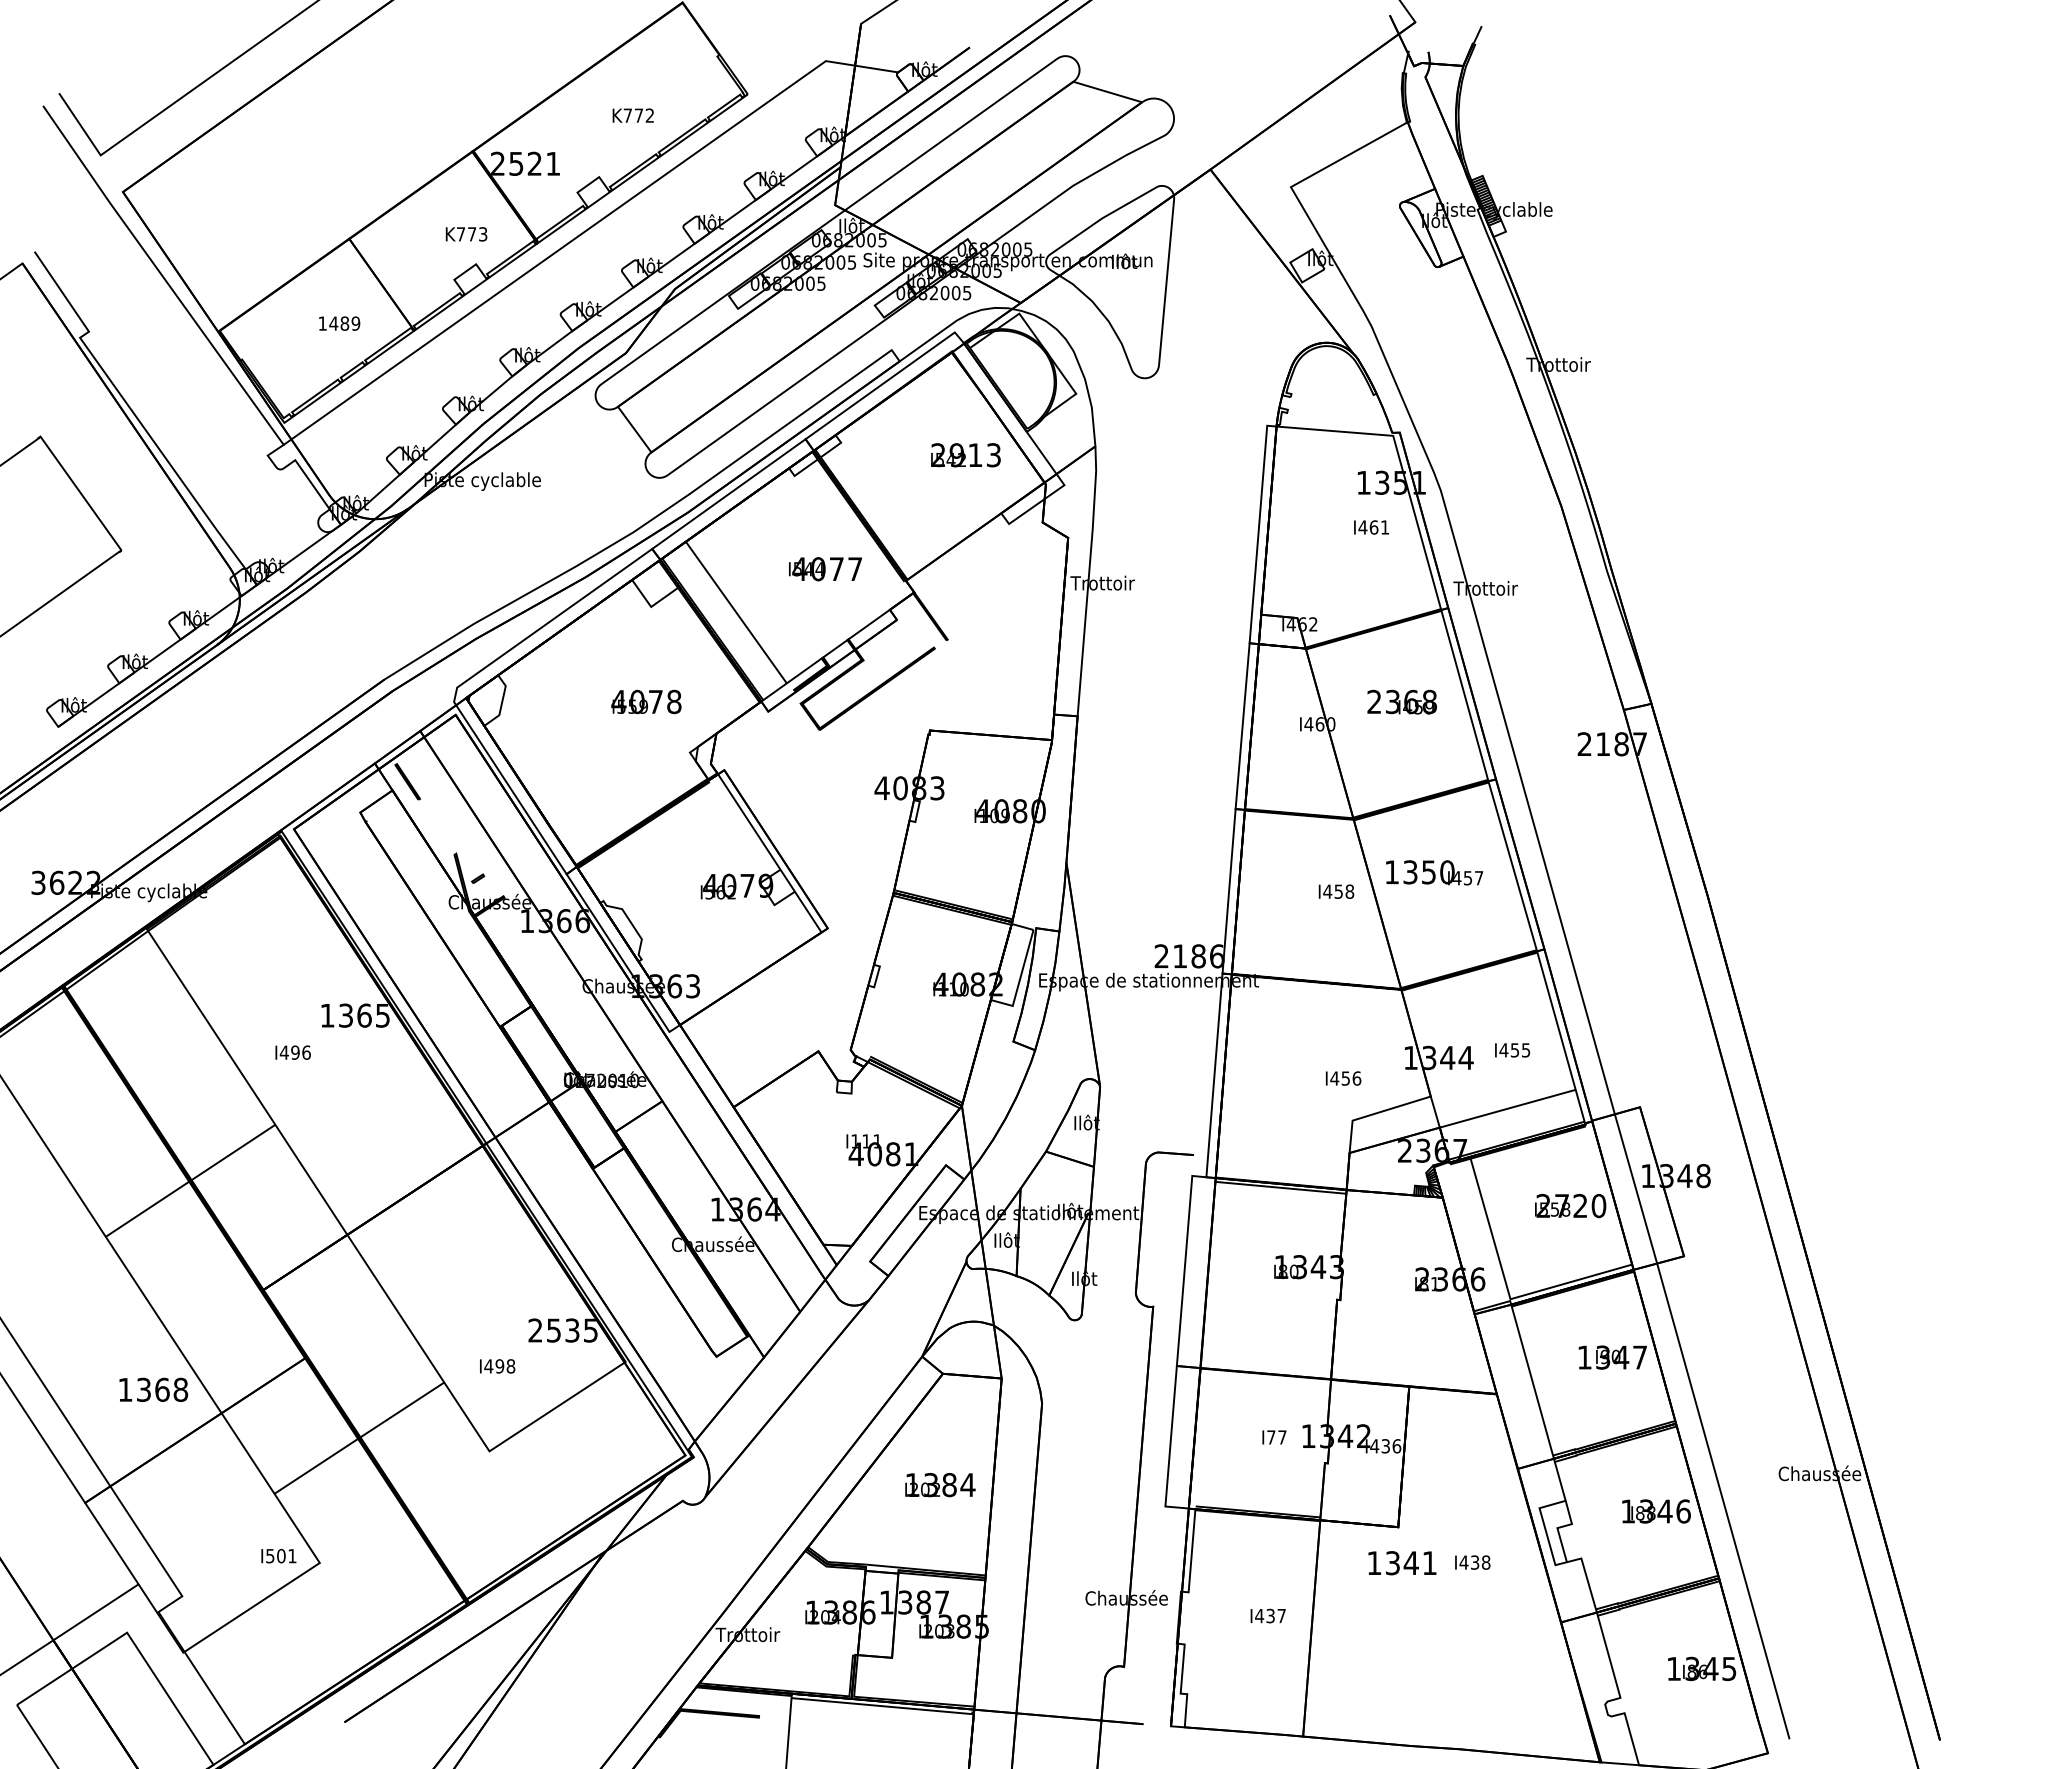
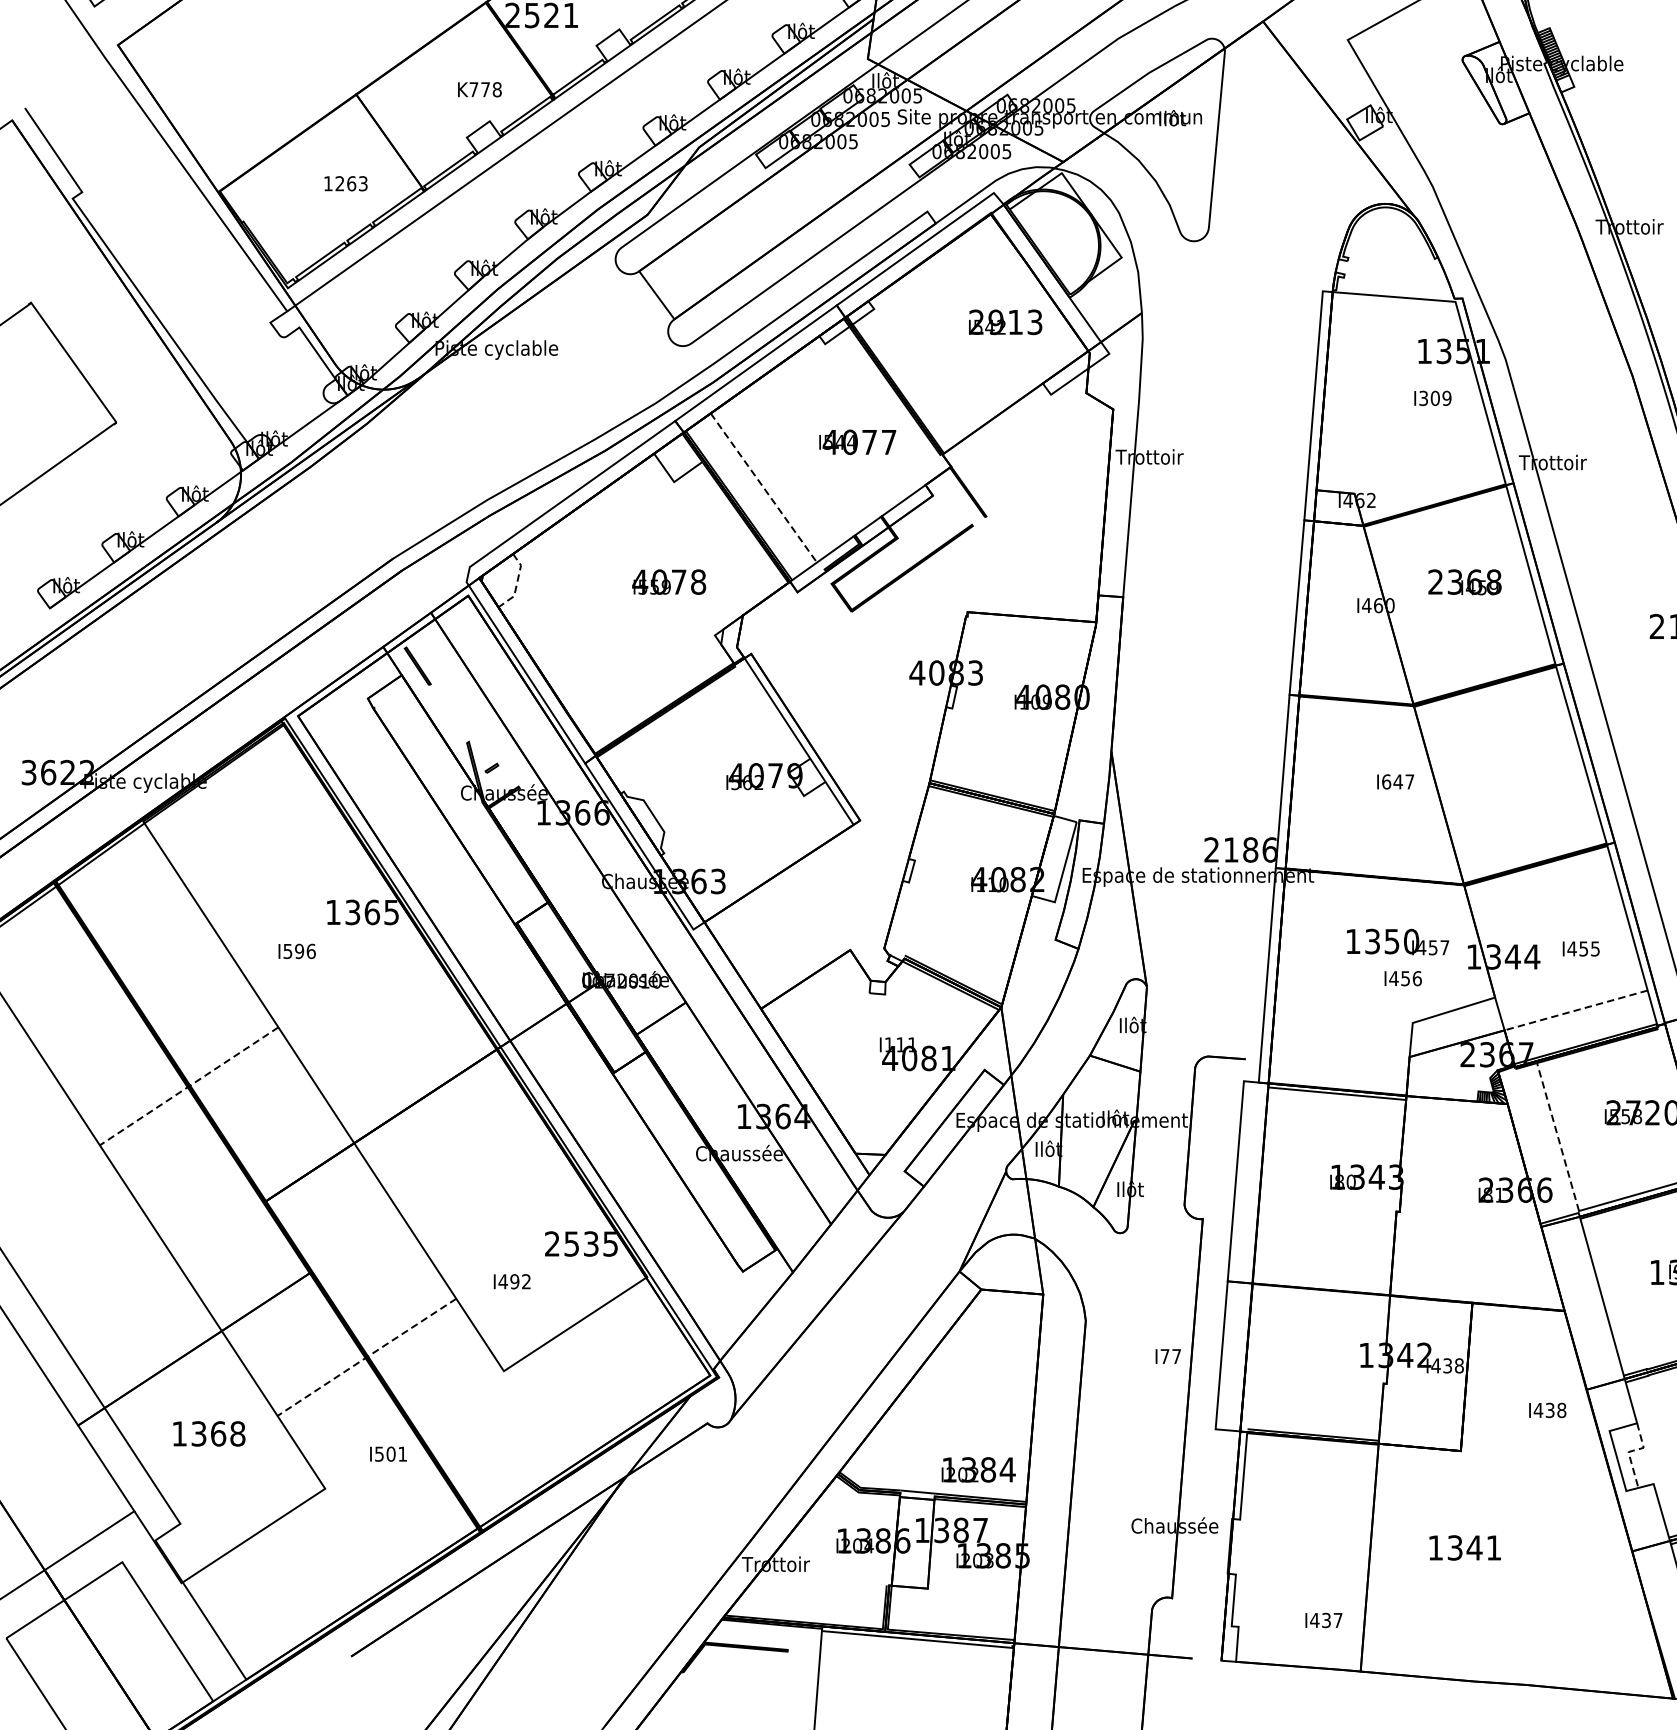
text: (483, 234) -> (497, 89), K773 -> K778
text: (344, 323) -> (351, 183), 1489 -> 1263
text: (1373, 527) -> (1434, 398), I461 -> I309
line: (736, 612) -> (764, 487), solid -> dashed
line: (501, 703) -> (516, 583), solid -> dashed
text: (1434, 872) -> (1397, 941), moved
text: (1338, 891) -> (1397, 781), I458 -> I647
text: (283, 1052) -> (287, 951), I496 -> I596
line: (1507, 1108) -> (1575, 1010), solid -> dashed
line: (190, 1180) -> (189, 1086), solid -> dashed
line: (1490, 1228) -> (1557, 1136), solid -> dashed
text: (510, 1366) -> (526, 1281), I498 -> I492
text: (153, 1389) -> (209, 1433), moved
text: (1274, 1437) -> (1168, 1356), moved
line: (359, 1438) -> (367, 1357), solid -> dashed
text: (1396, 1446) -> (1458, 1366), I436 -> I438
text: (940, 1485) -> (978, 1470), moved
line: (1559, 1527) -> (1630, 1451), solid -> dashed
text: (278, 1556) -> (388, 1454), moved
text: (1472, 1562) -> (1547, 1410), moved
text: (1402, 1563) -> (1465, 1548), moved
text: (1267, 1615) -> (1323, 1619), moved

